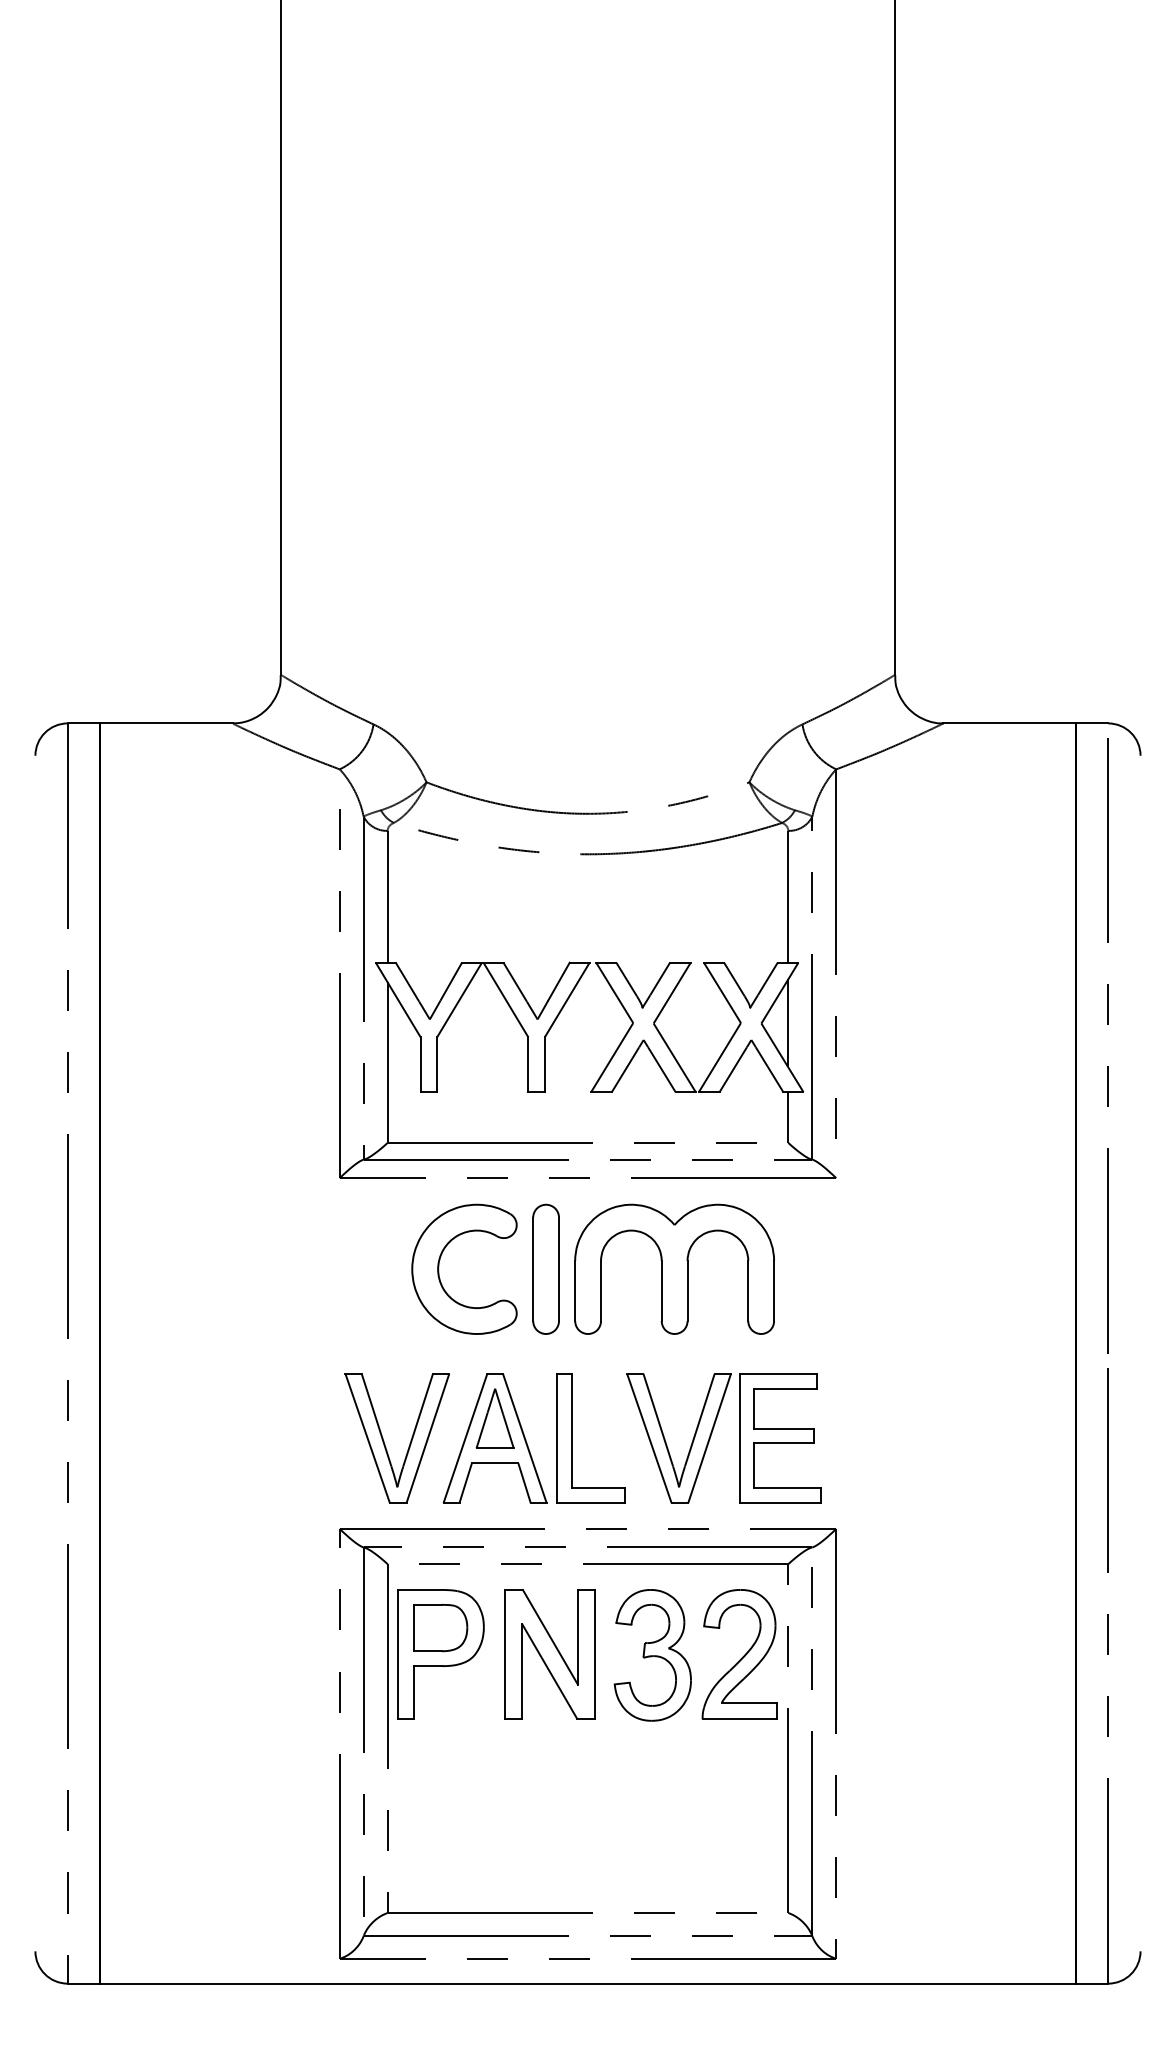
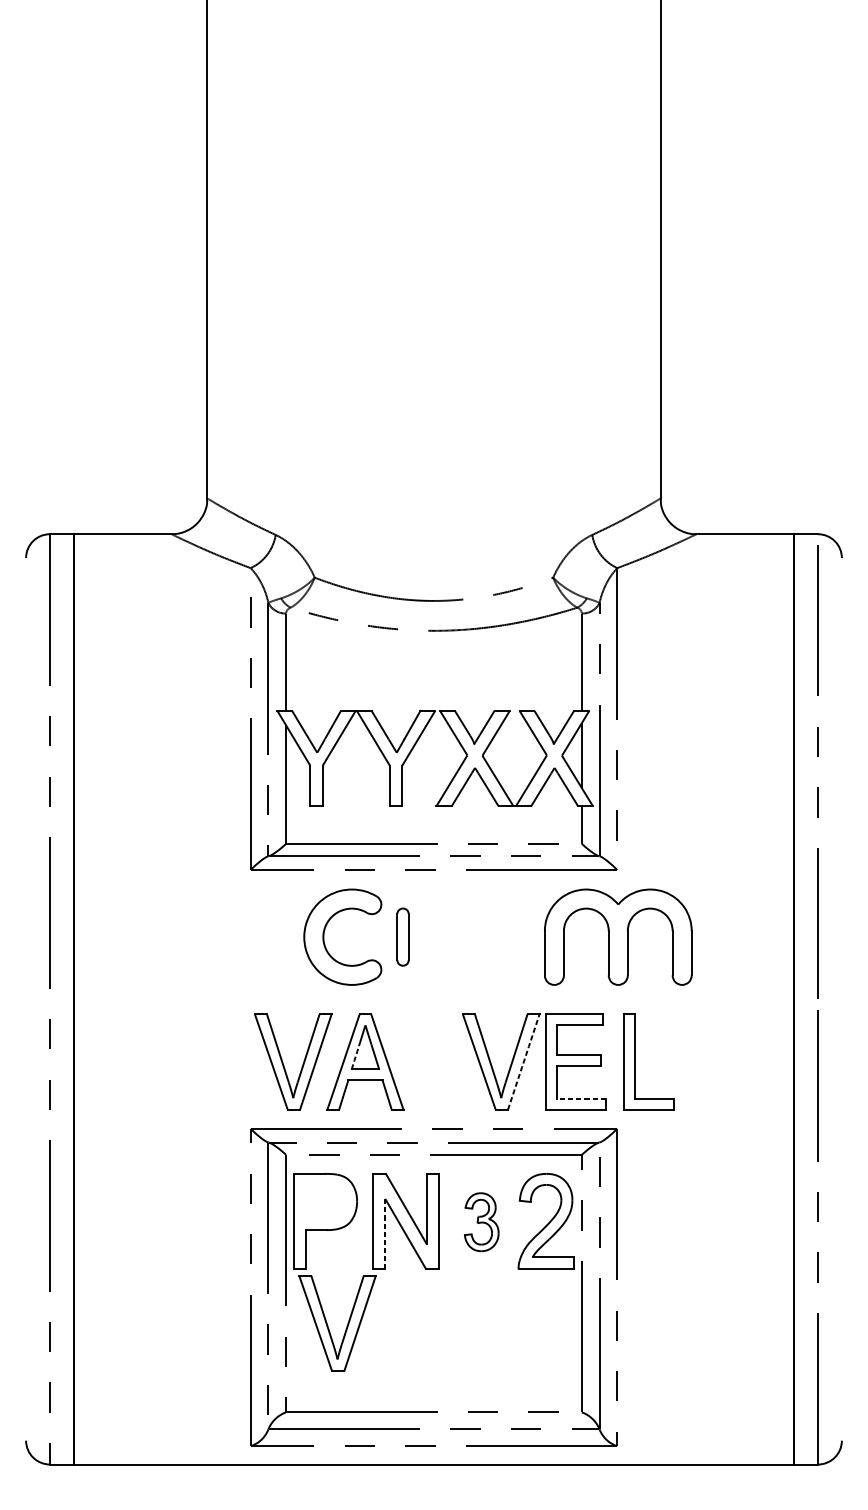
part: (545, 1268) -> (402, 936), size x0.6
part: (674, 1268) -> (618, 936), moved
line: (482, 1430) -> (356, 1056), solid -> dashed
line: (709, 1437) -> (523, 1061), solid -> dashed
part: (572, 1438) -> (635, 1062), moved
line: (787, 1488) -> (581, 1099), solid -> dashed
part: (440, 1628) -> (325, 1202), removed
part: (652, 1655) -> (481, 1222), size x0.6
line: (521, 1671) -> (384, 1234), solid -> dashed
part: (444, 1795) -> (328, 1325), added

